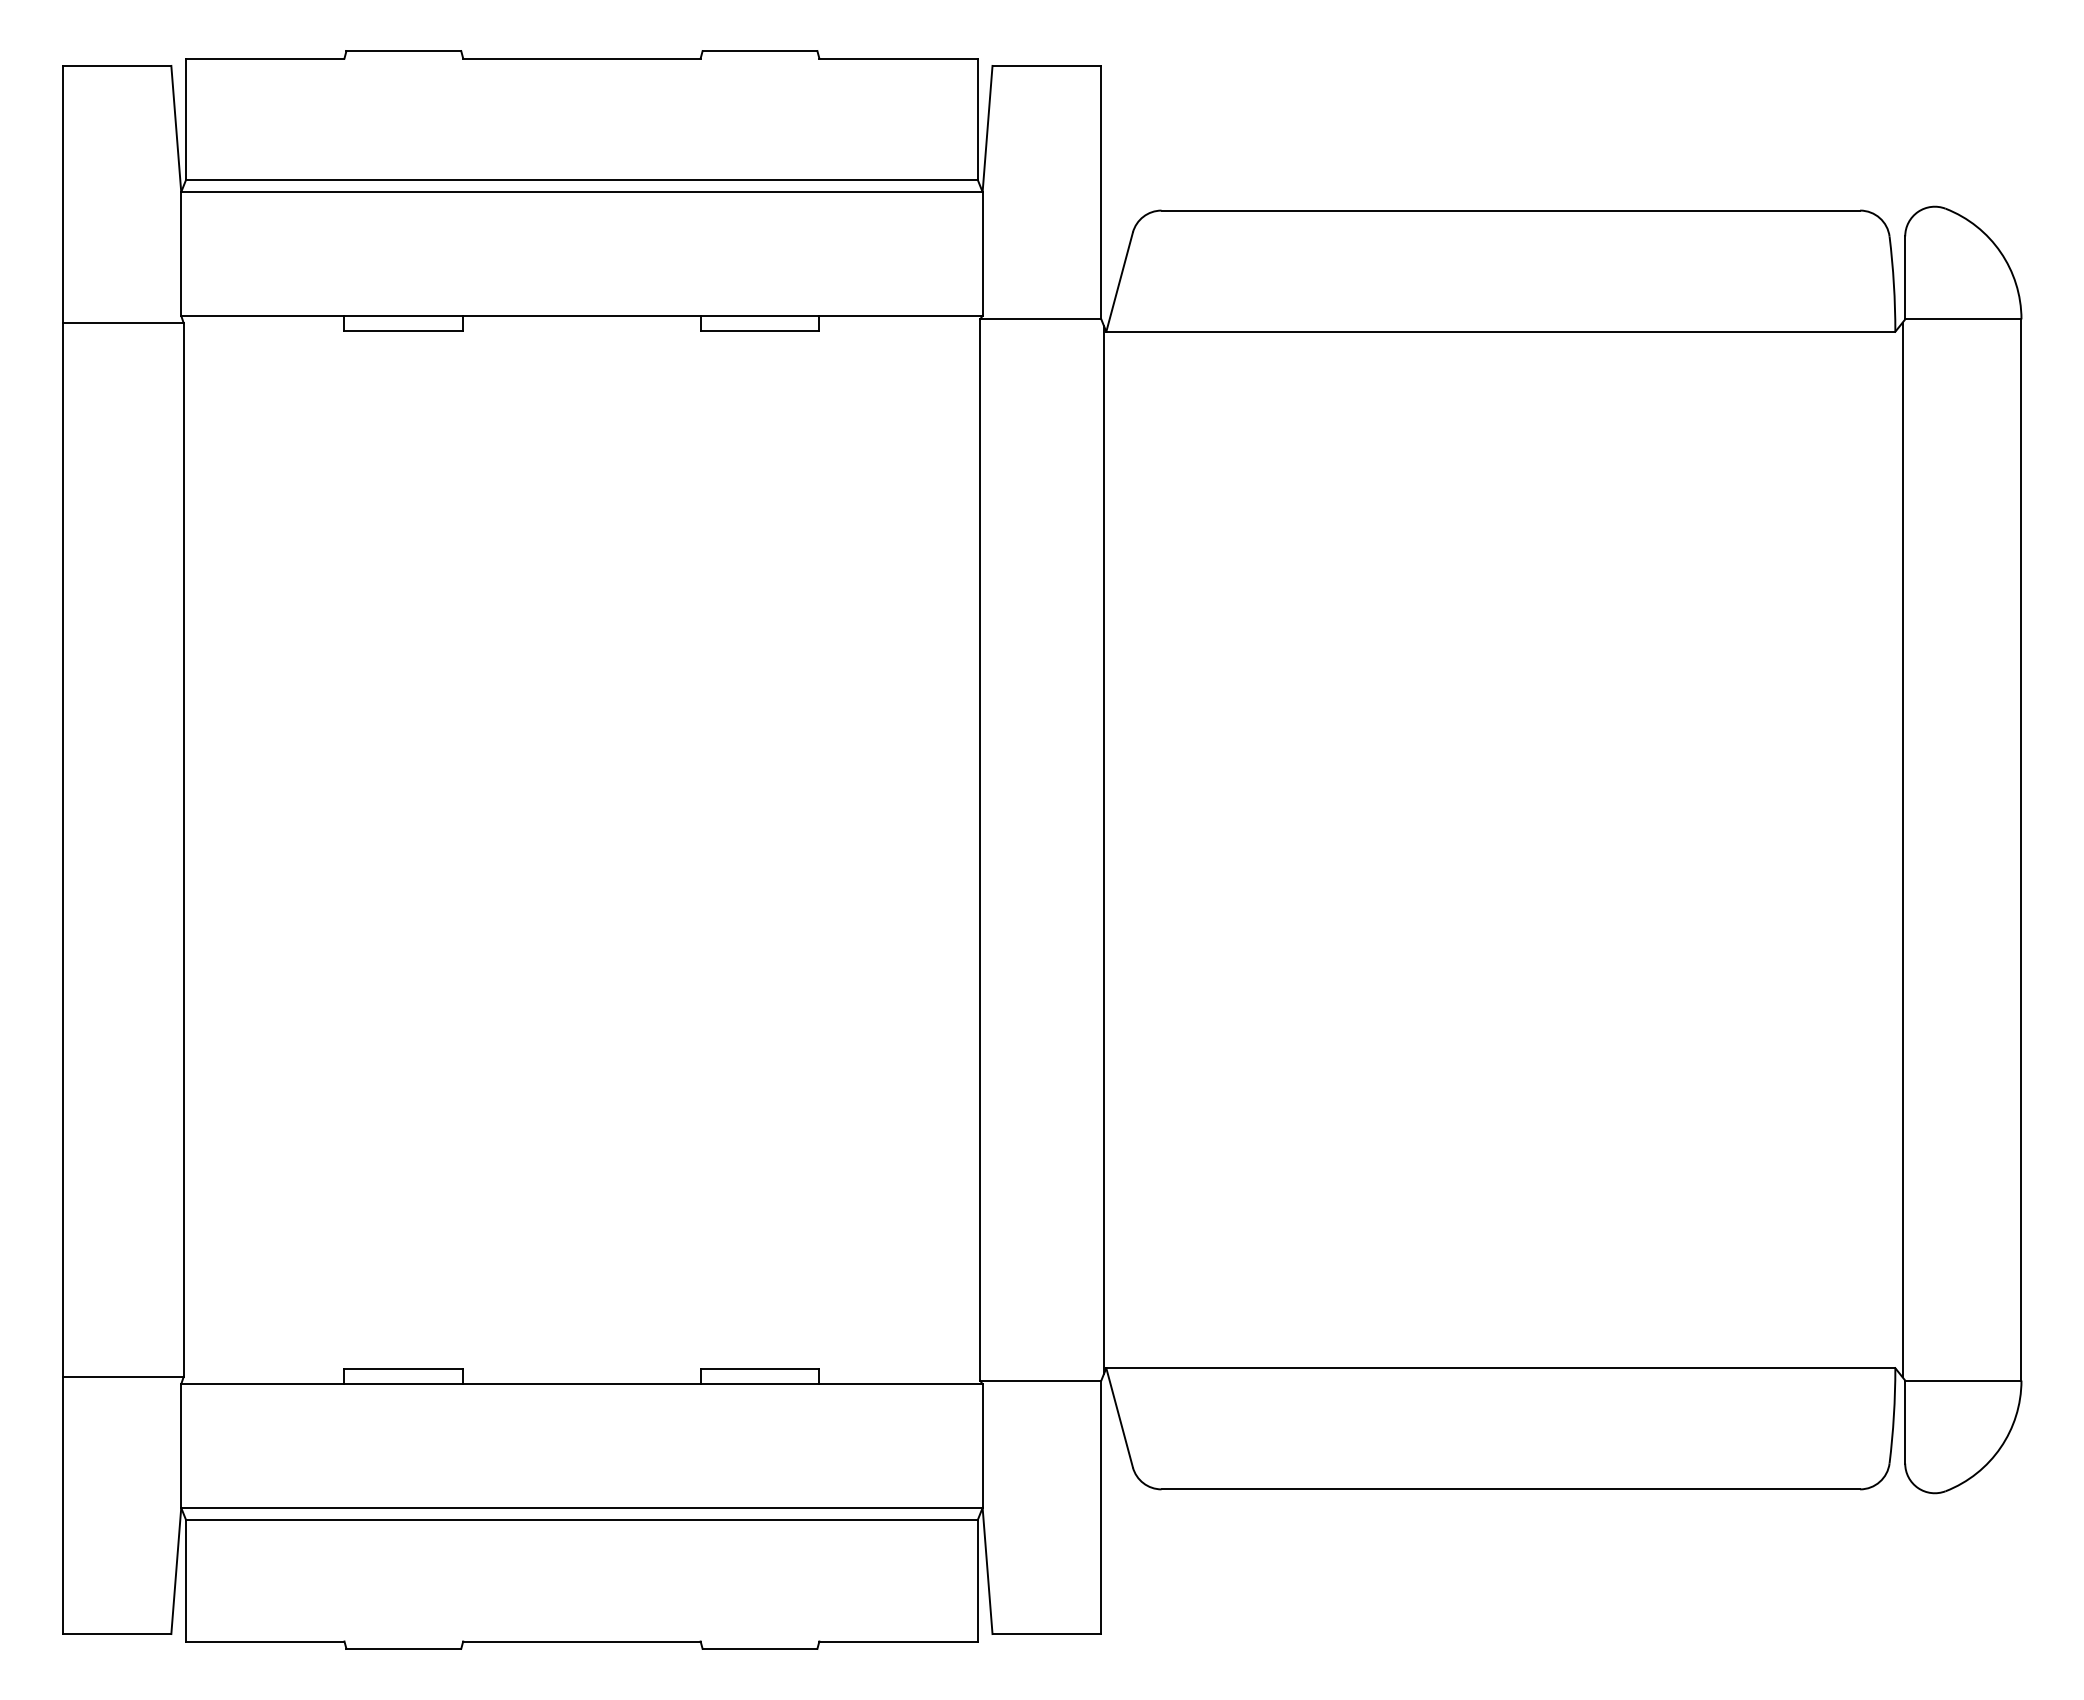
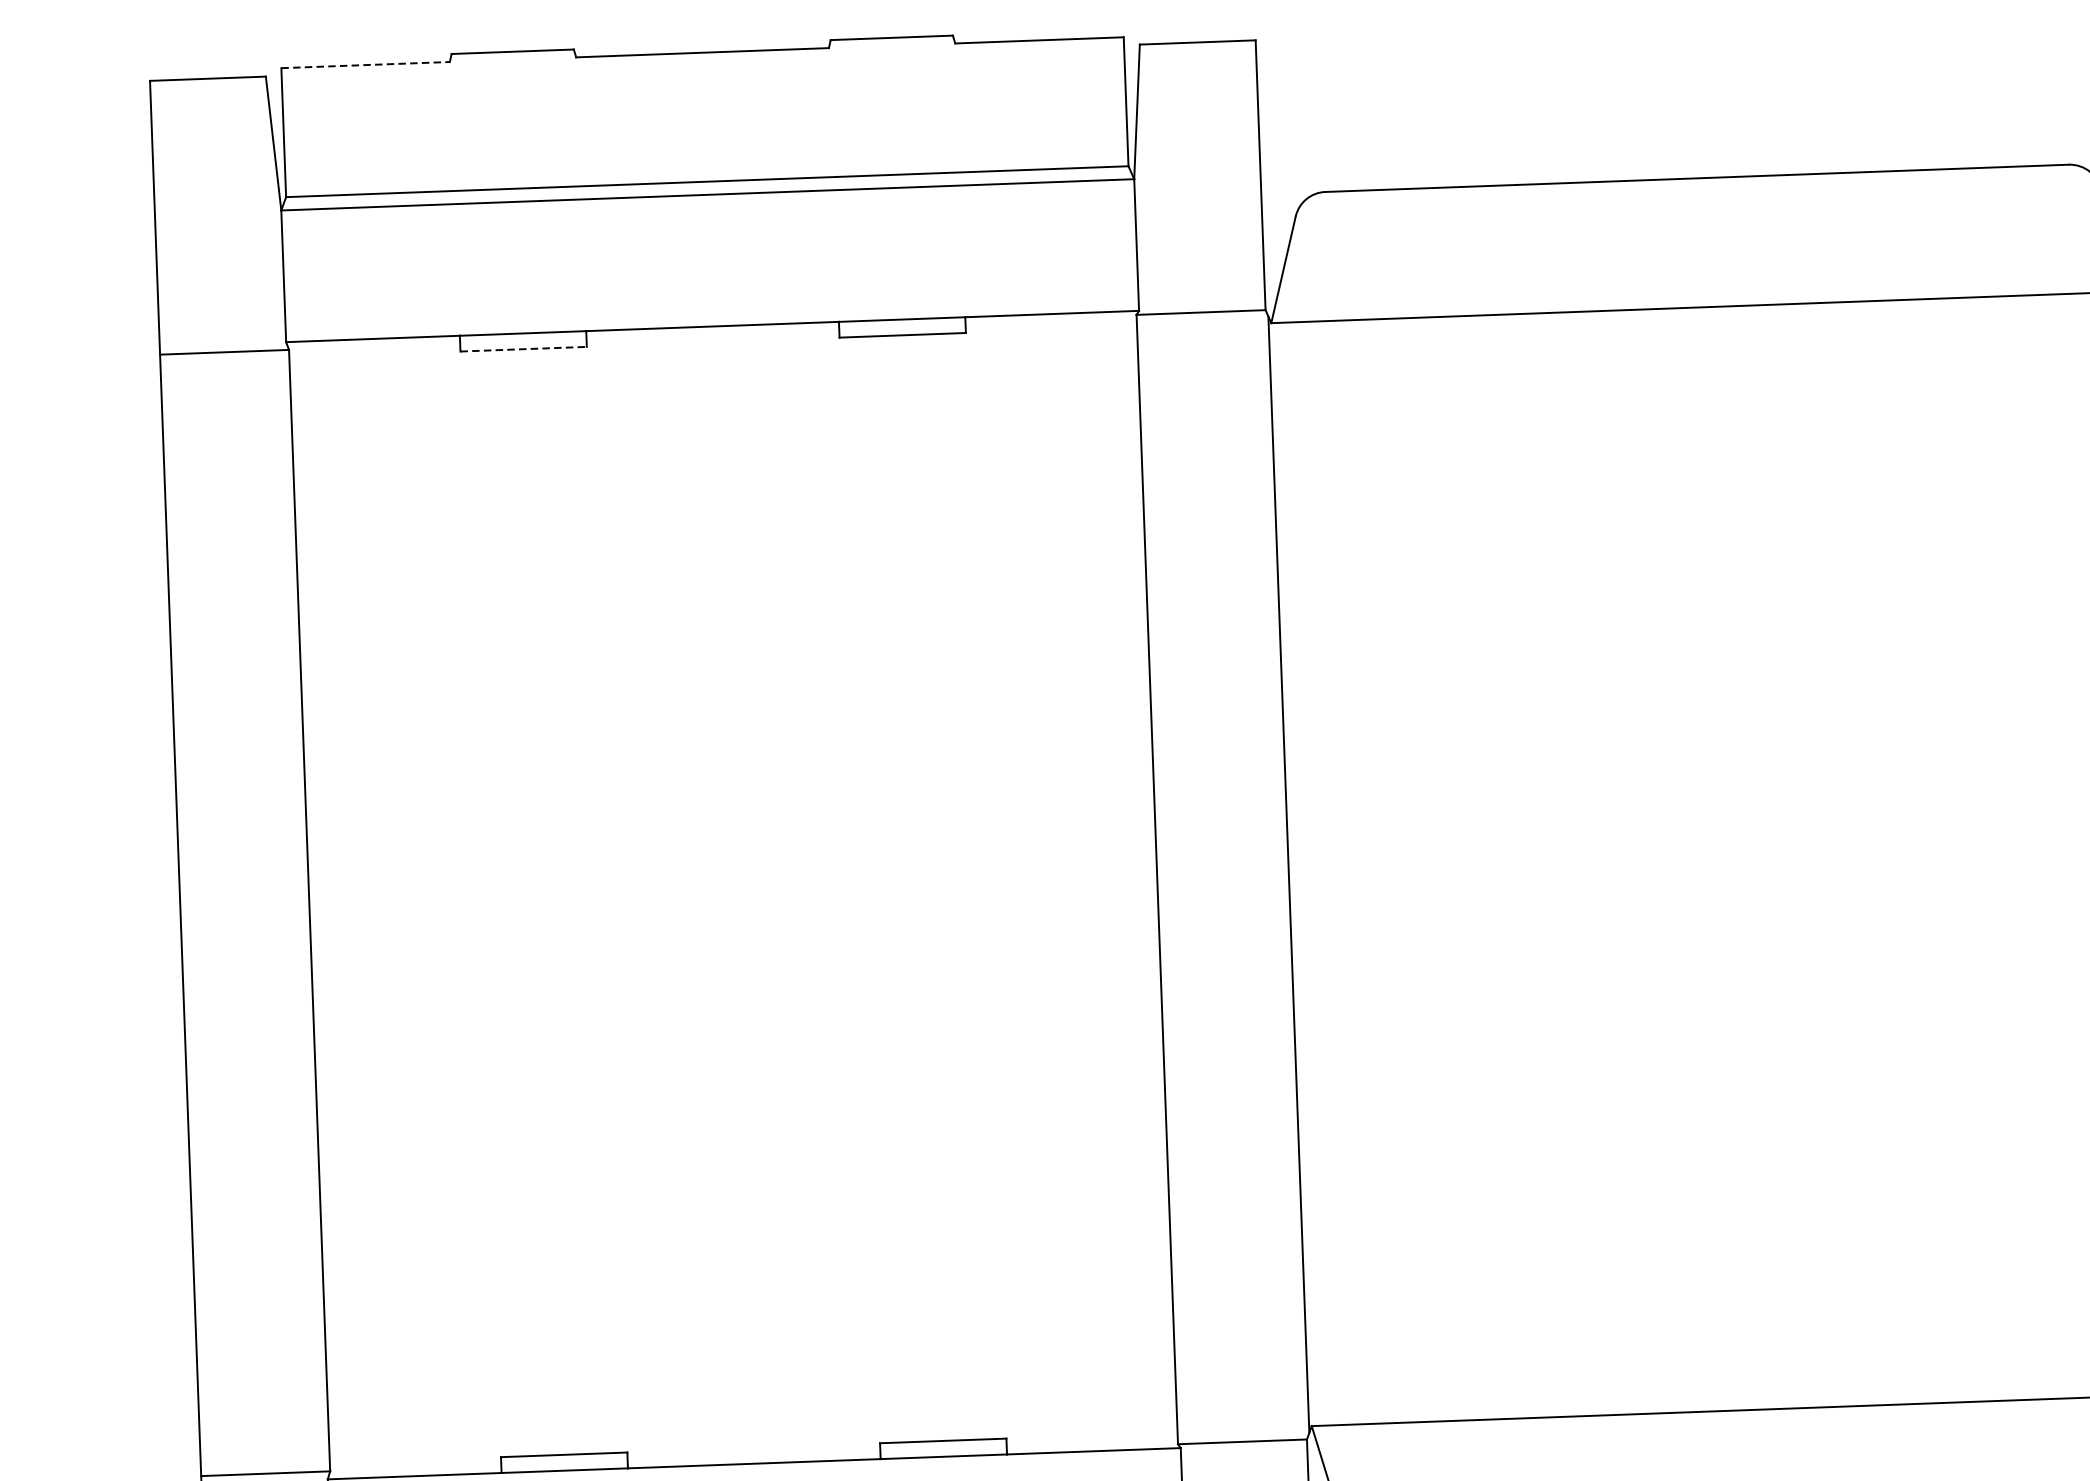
line: (265, 58) -> (365, 65), solid -> dashed
line: (404, 330) -> (524, 349), solid -> dashed

